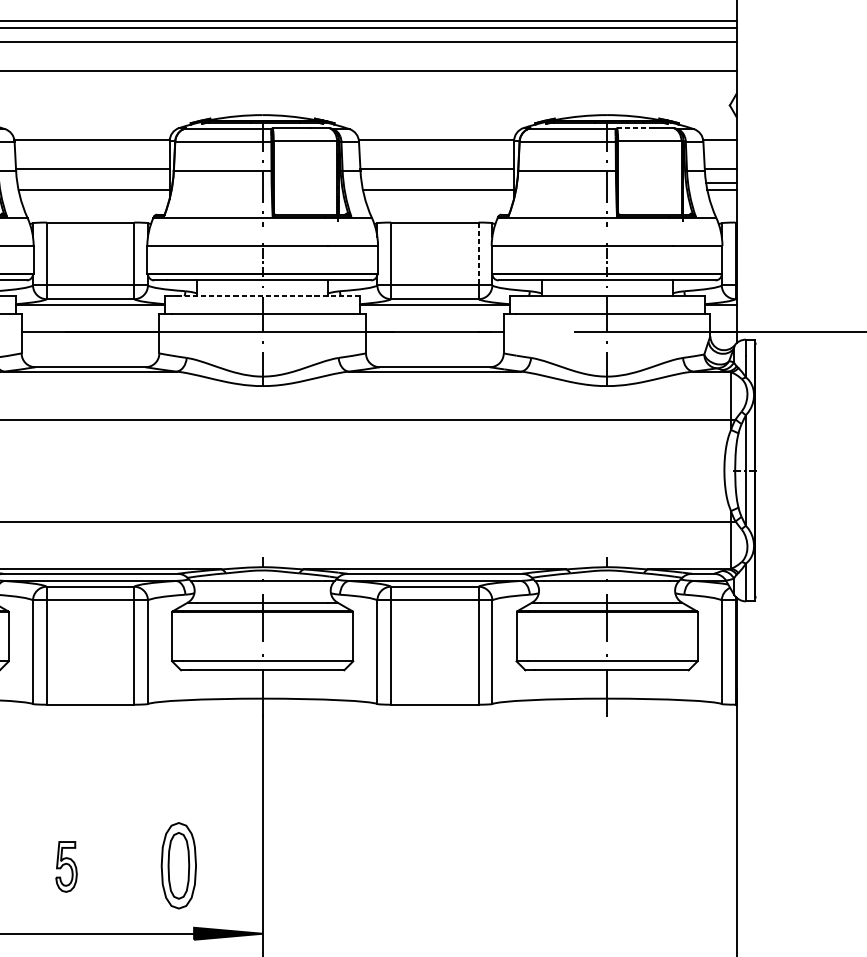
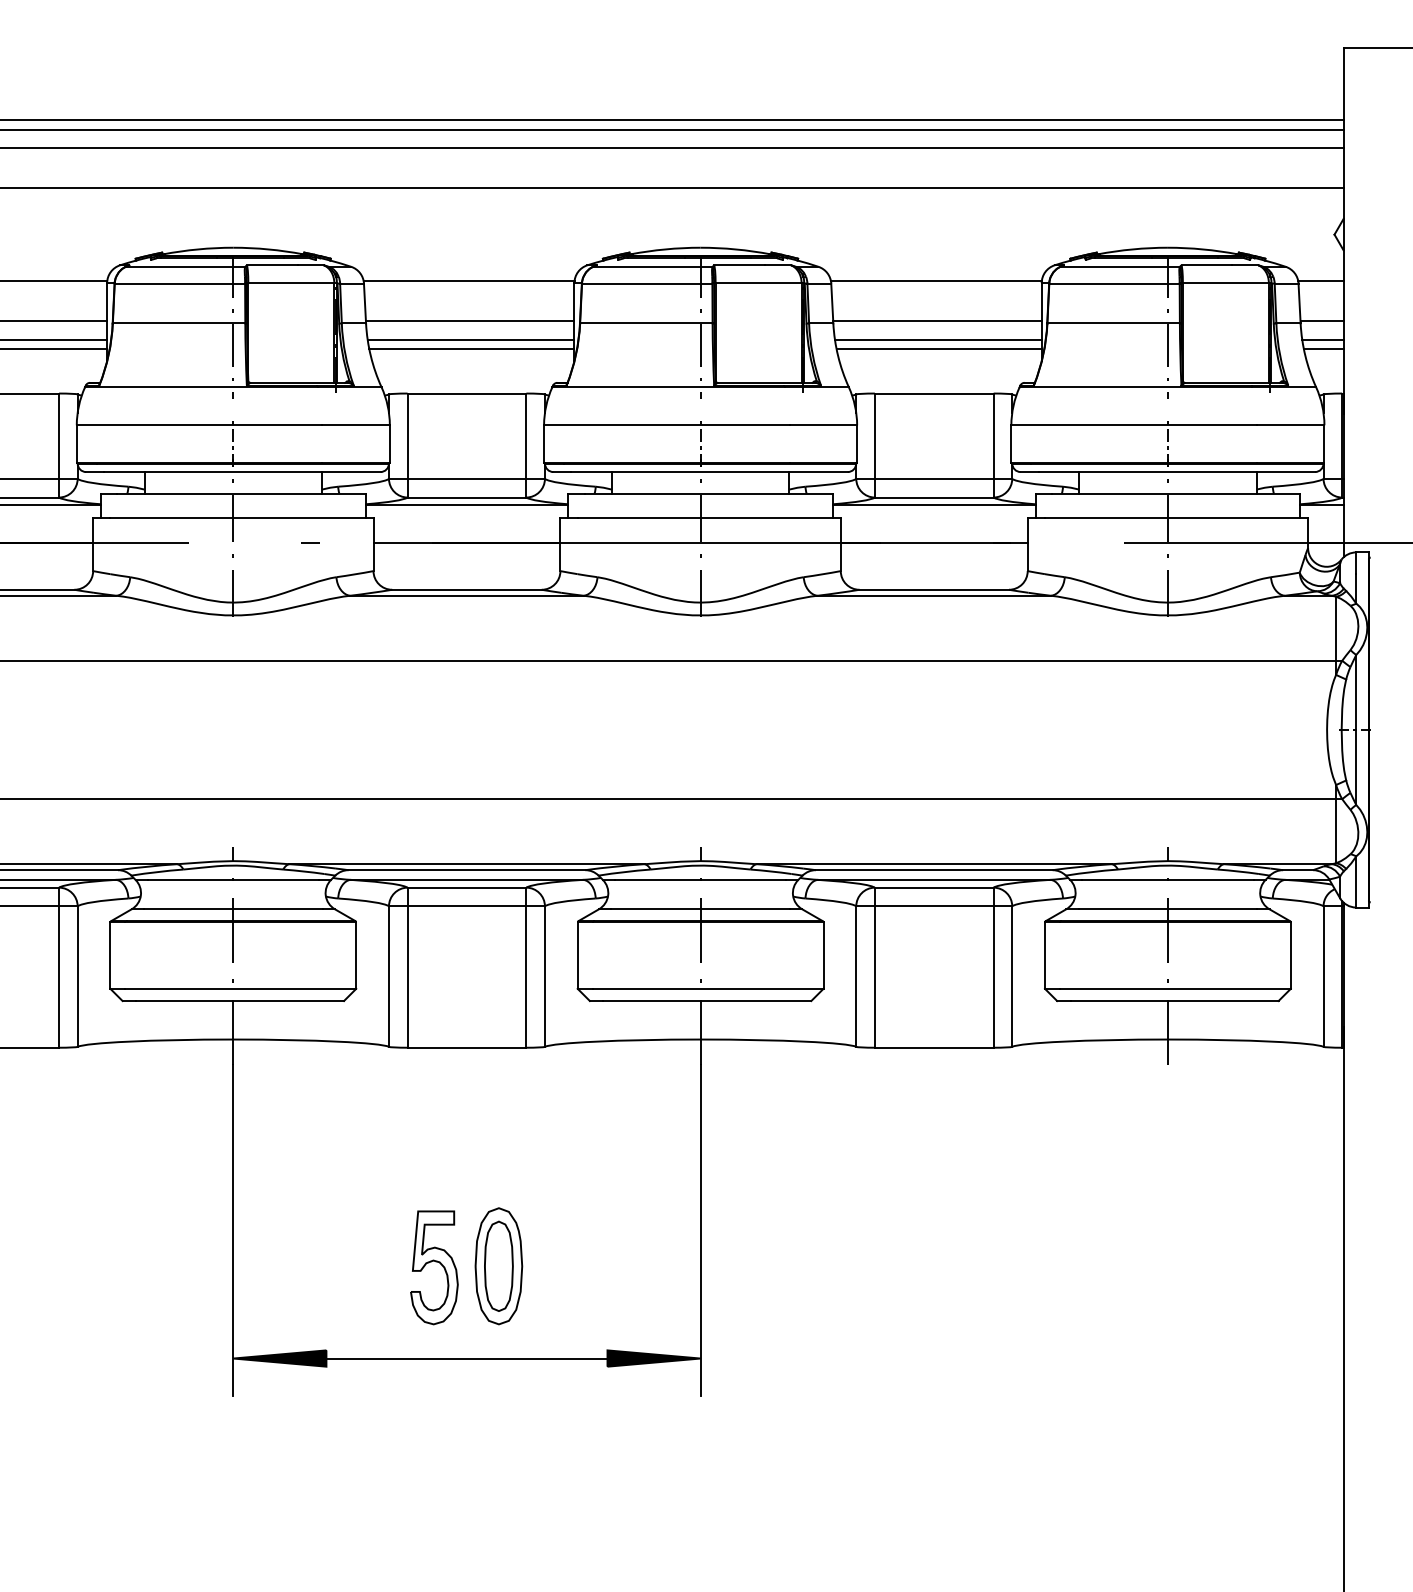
line: (635, 128) -> (1206, 265), dashed -> solid
line: (93, 182) -> (470, 339), added
line: (437, 182) -> (937, 339), added
line: (478, 254) -> (993, 436), dashed -> solid
line: (268, 296) -> (708, 493), dashed -> solid
part: (178, 865) -> (498, 1266), moved
part: (66, 866) -> (434, 1267), size x1.67

